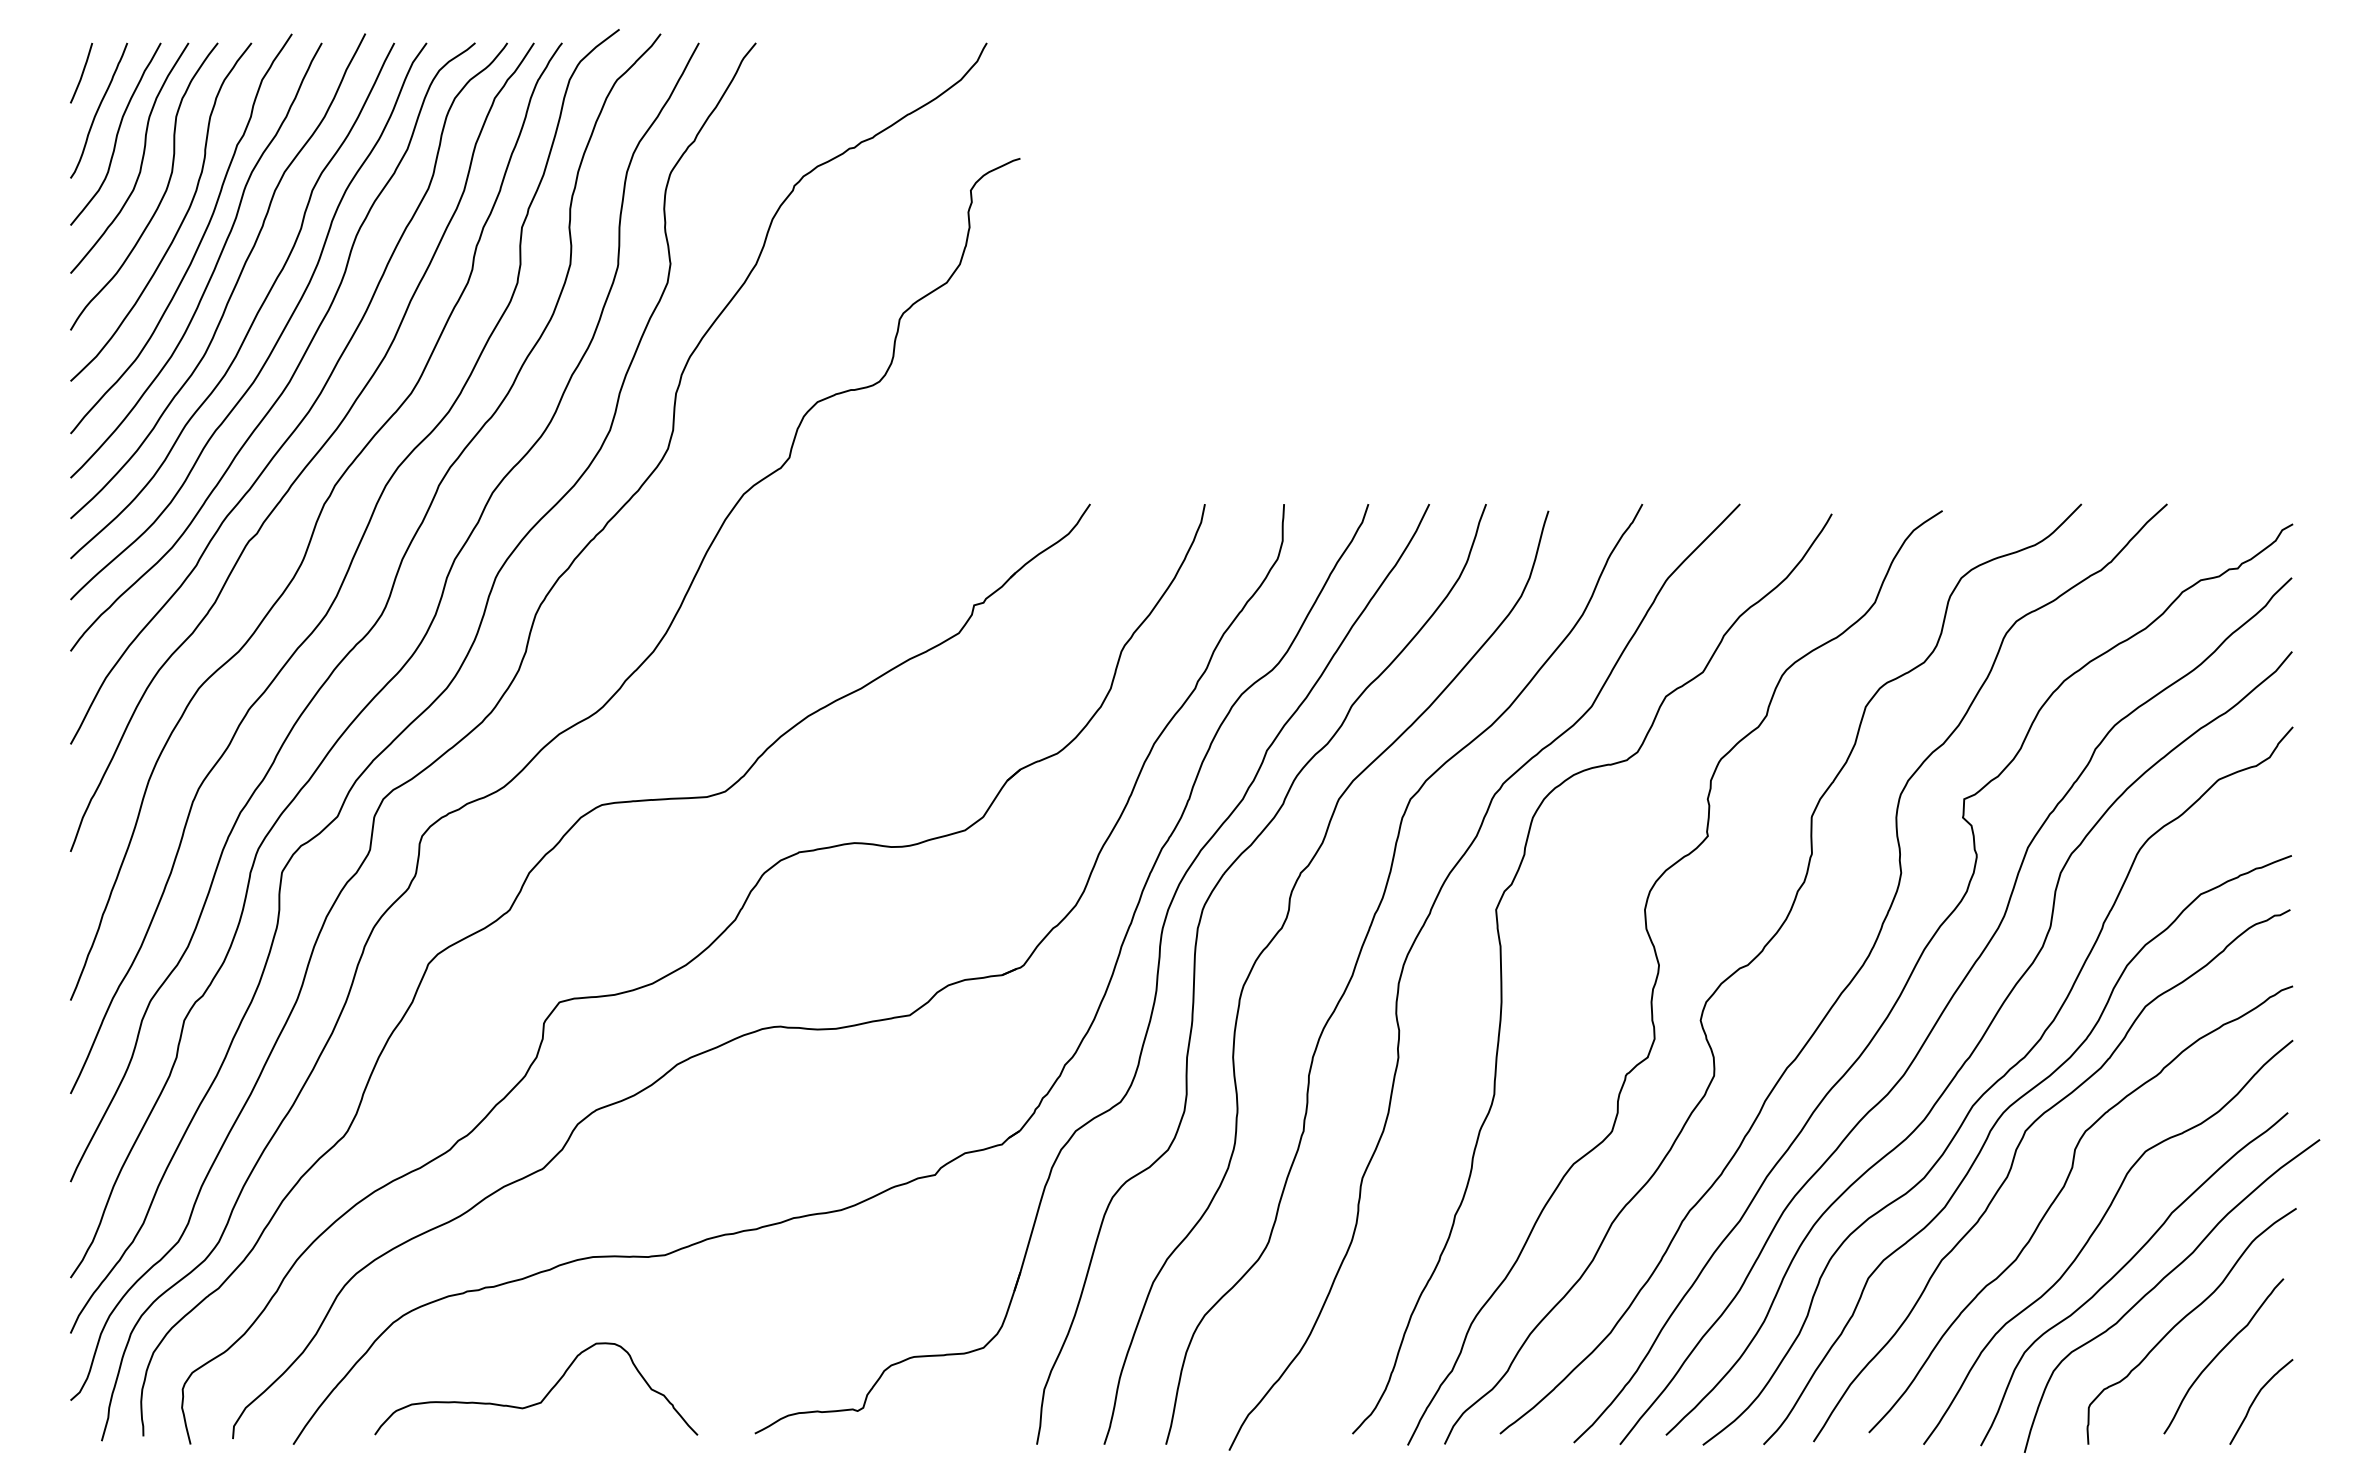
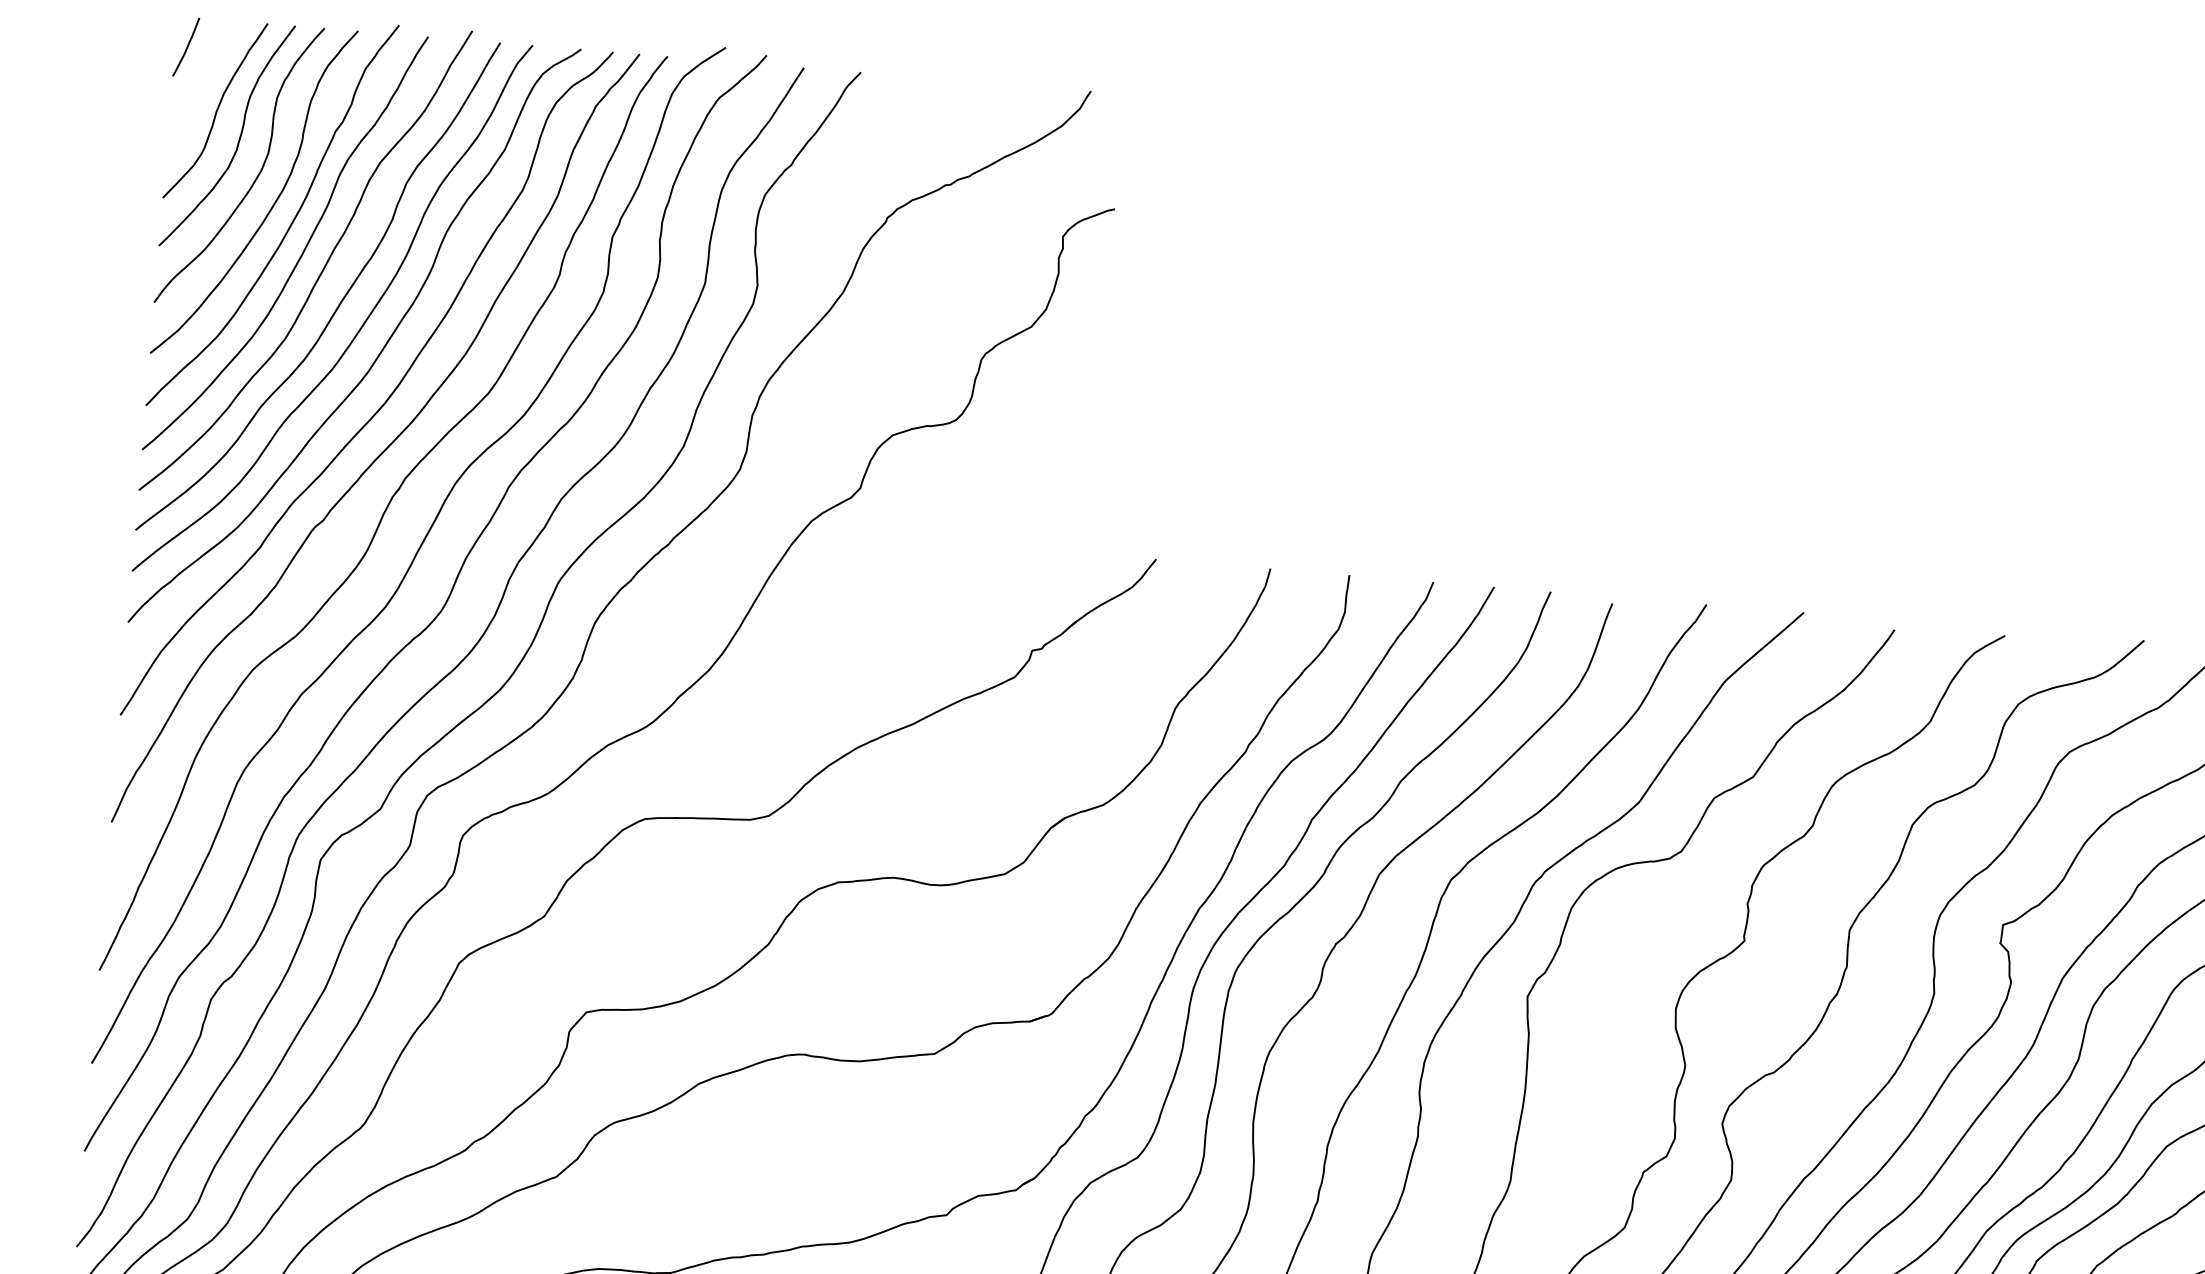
curve: (99, 109) -> (201, 84), removed

